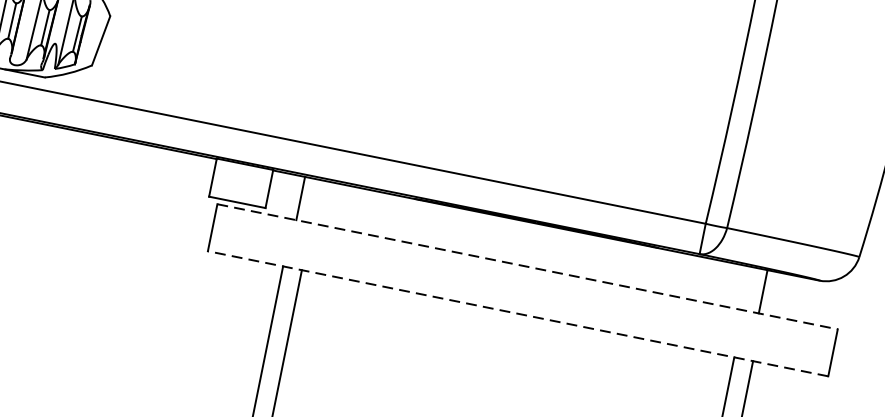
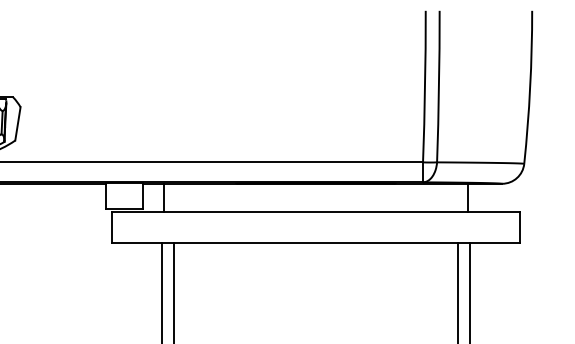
line: (526, 267) -> (315, 212), dashed -> solid
line: (517, 314) -> (315, 243), dashed -> solid

